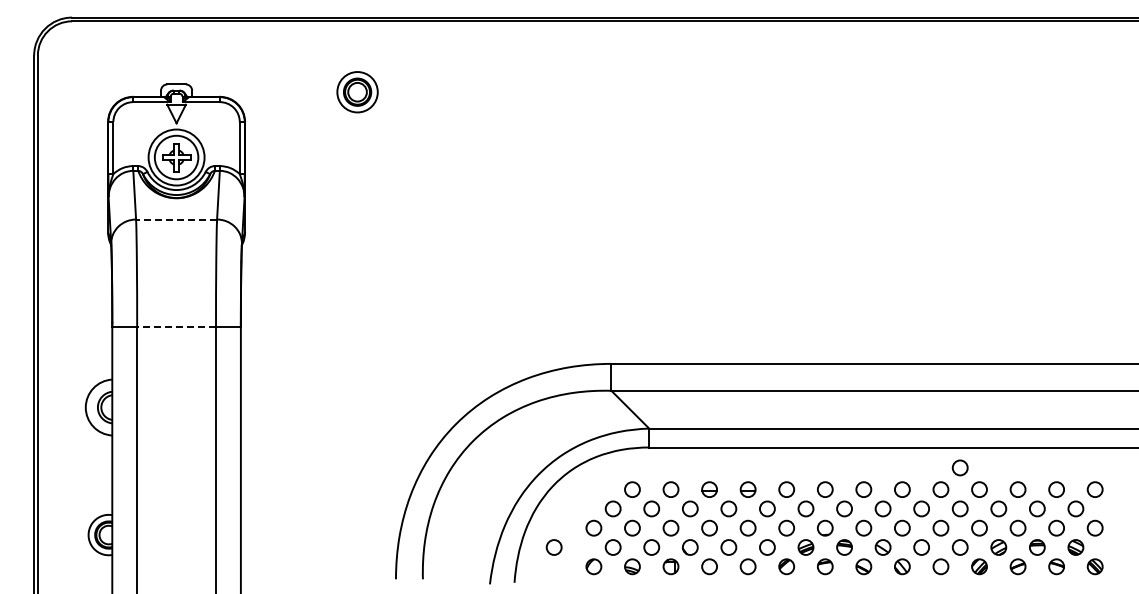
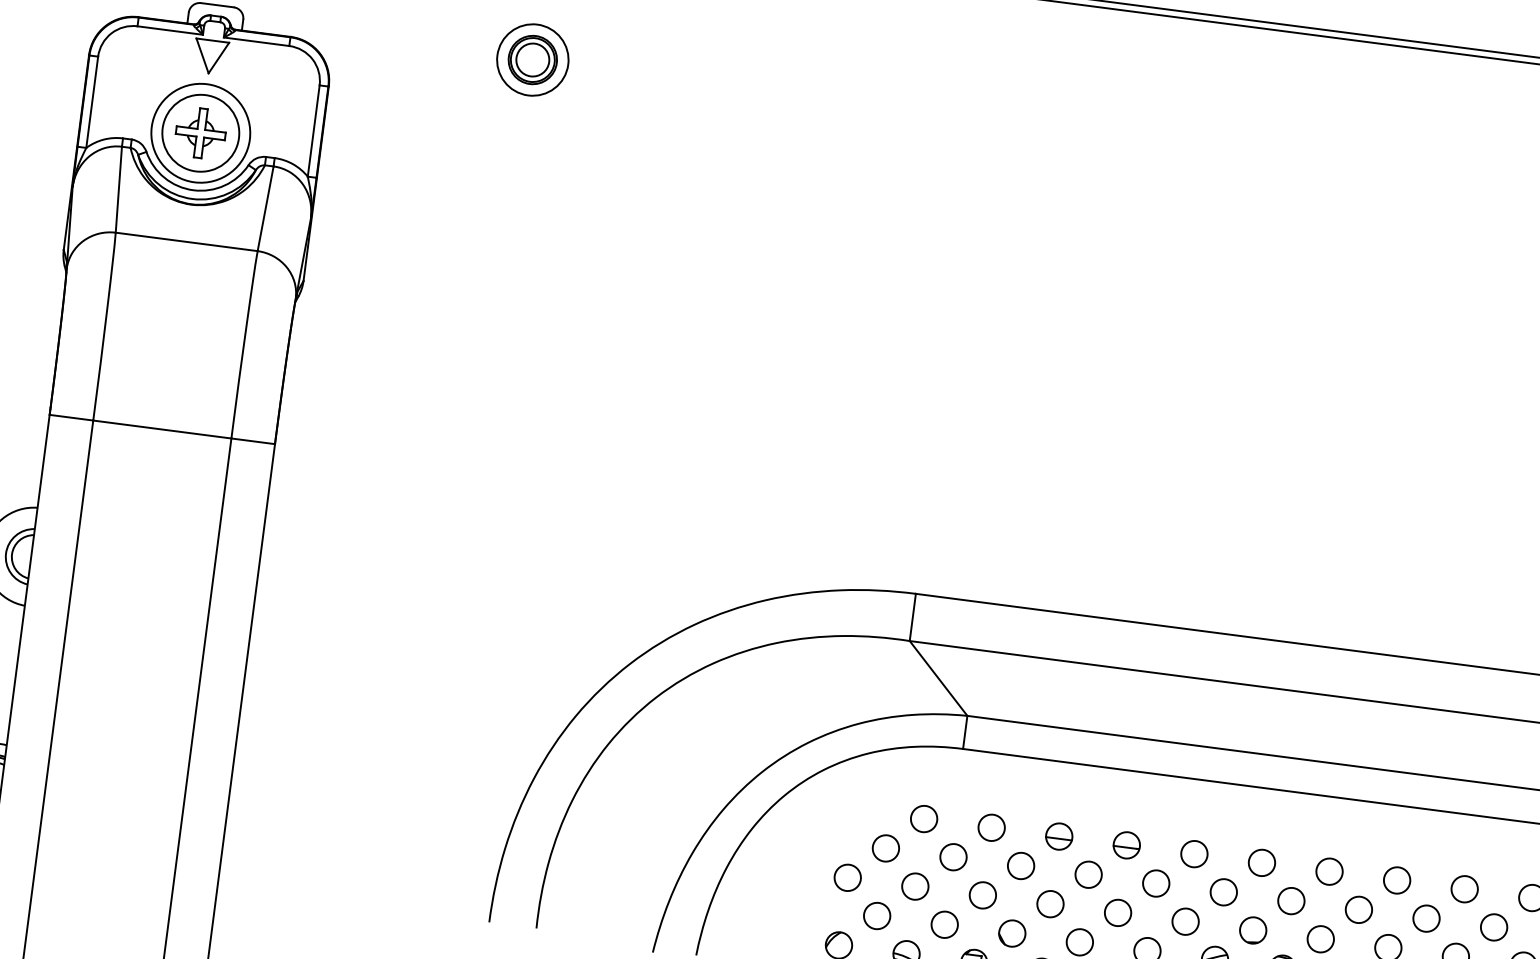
line: (176, 219) -> (186, 241), dashed -> solid
line: (176, 326) -> (162, 429), dashed -> solid
circle: (959, 467) -> (1502, 854), removed
circle: (553, 547) -> (772, 902), removed

